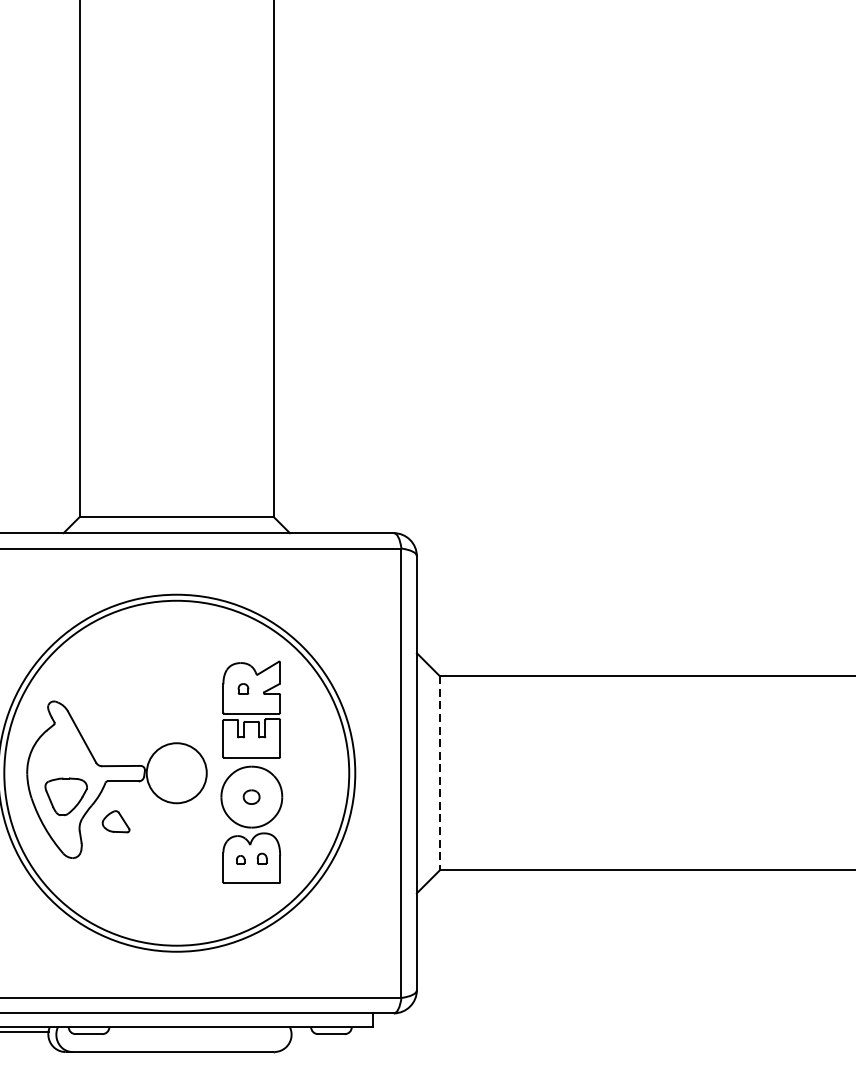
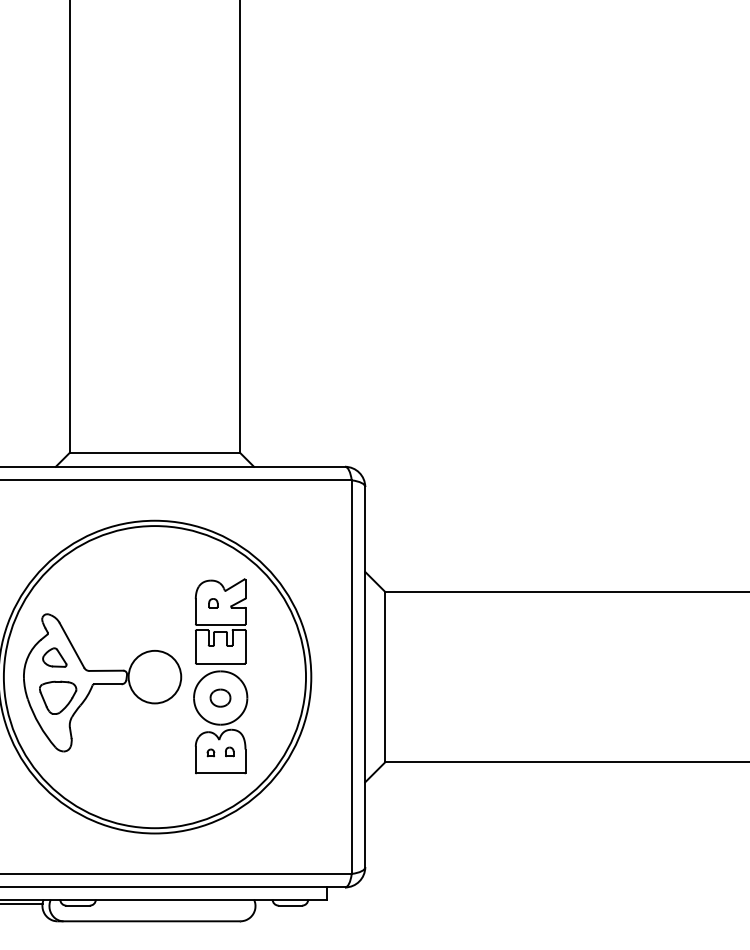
line: (439, 773) -> (385, 677), dashed -> solid
part: (251, 796) -> (220, 697), size x1.43
part: (115, 821) -> (54, 657), moved

